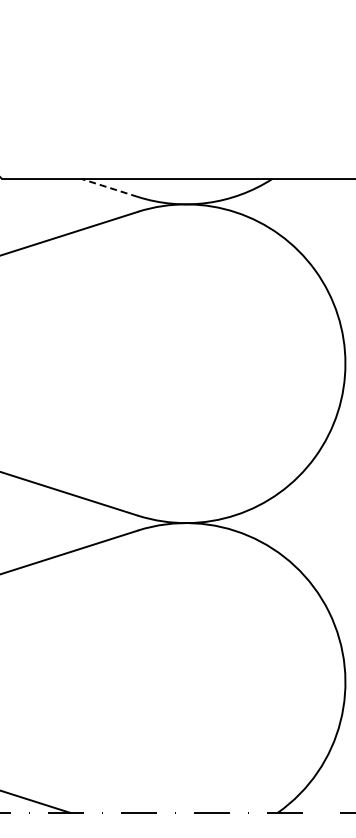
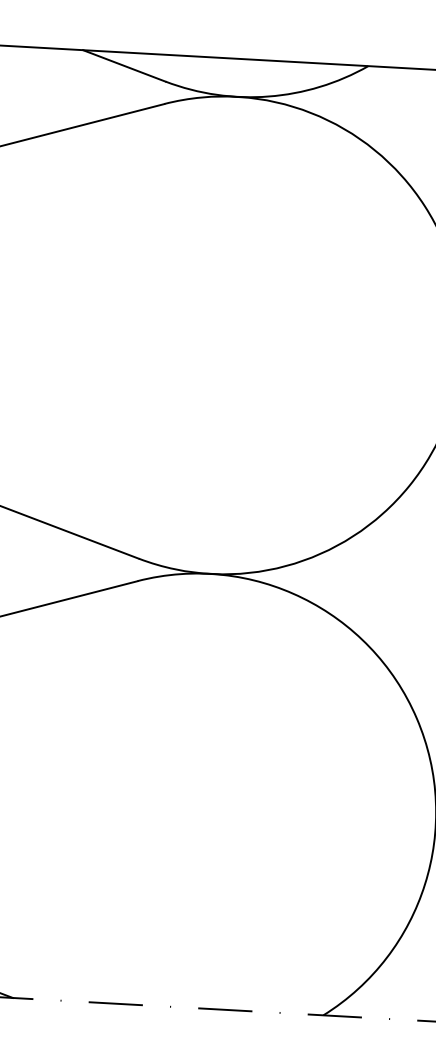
line: (109, 187) -> (123, 65), dashed -> solid

